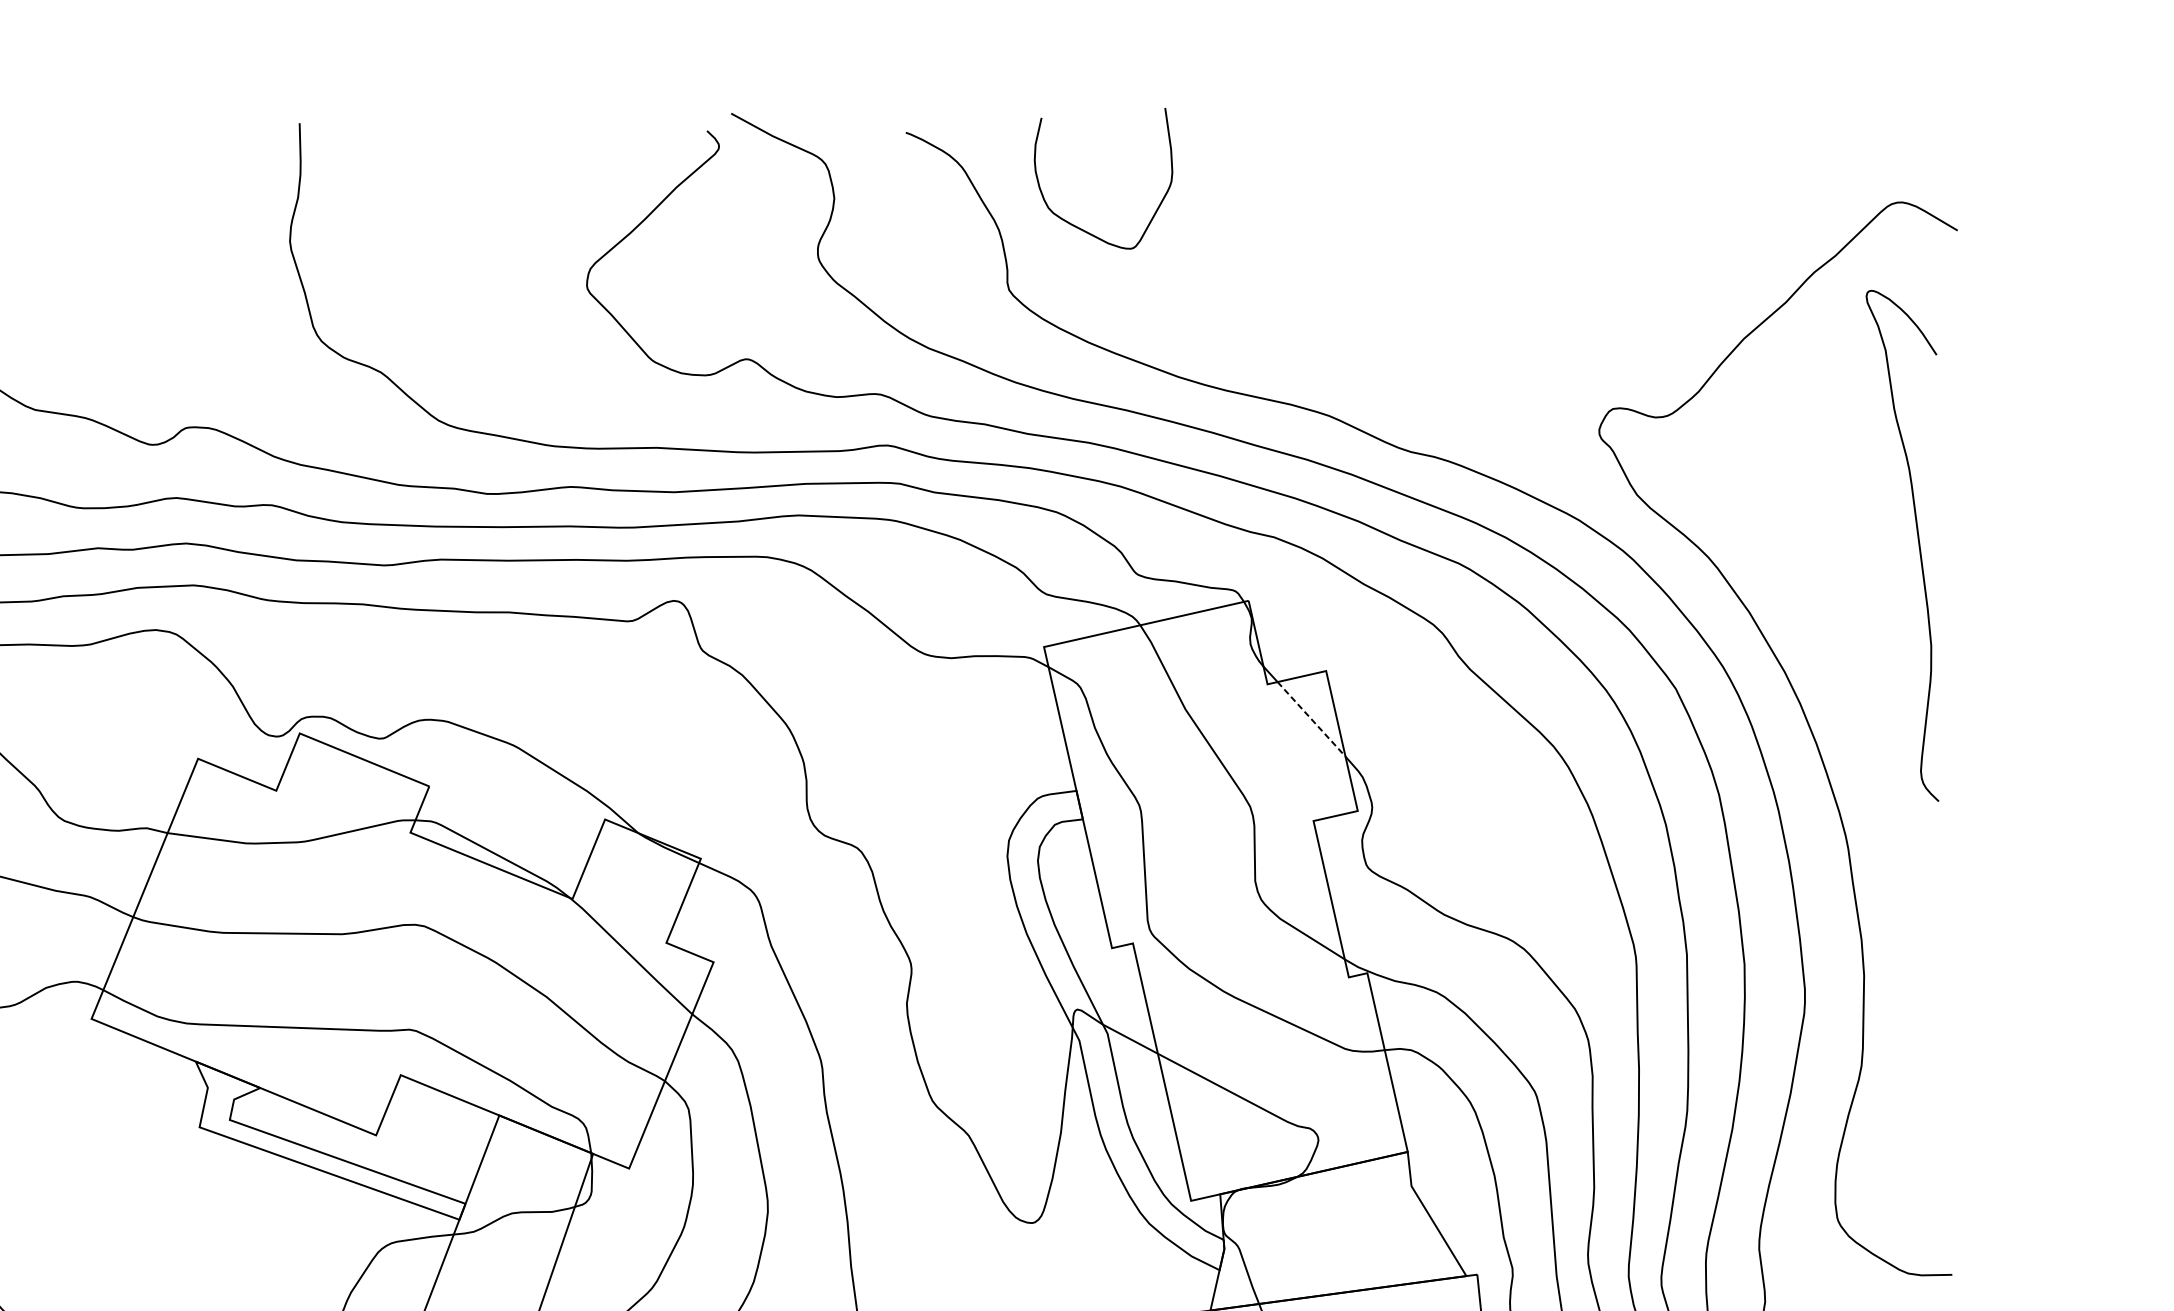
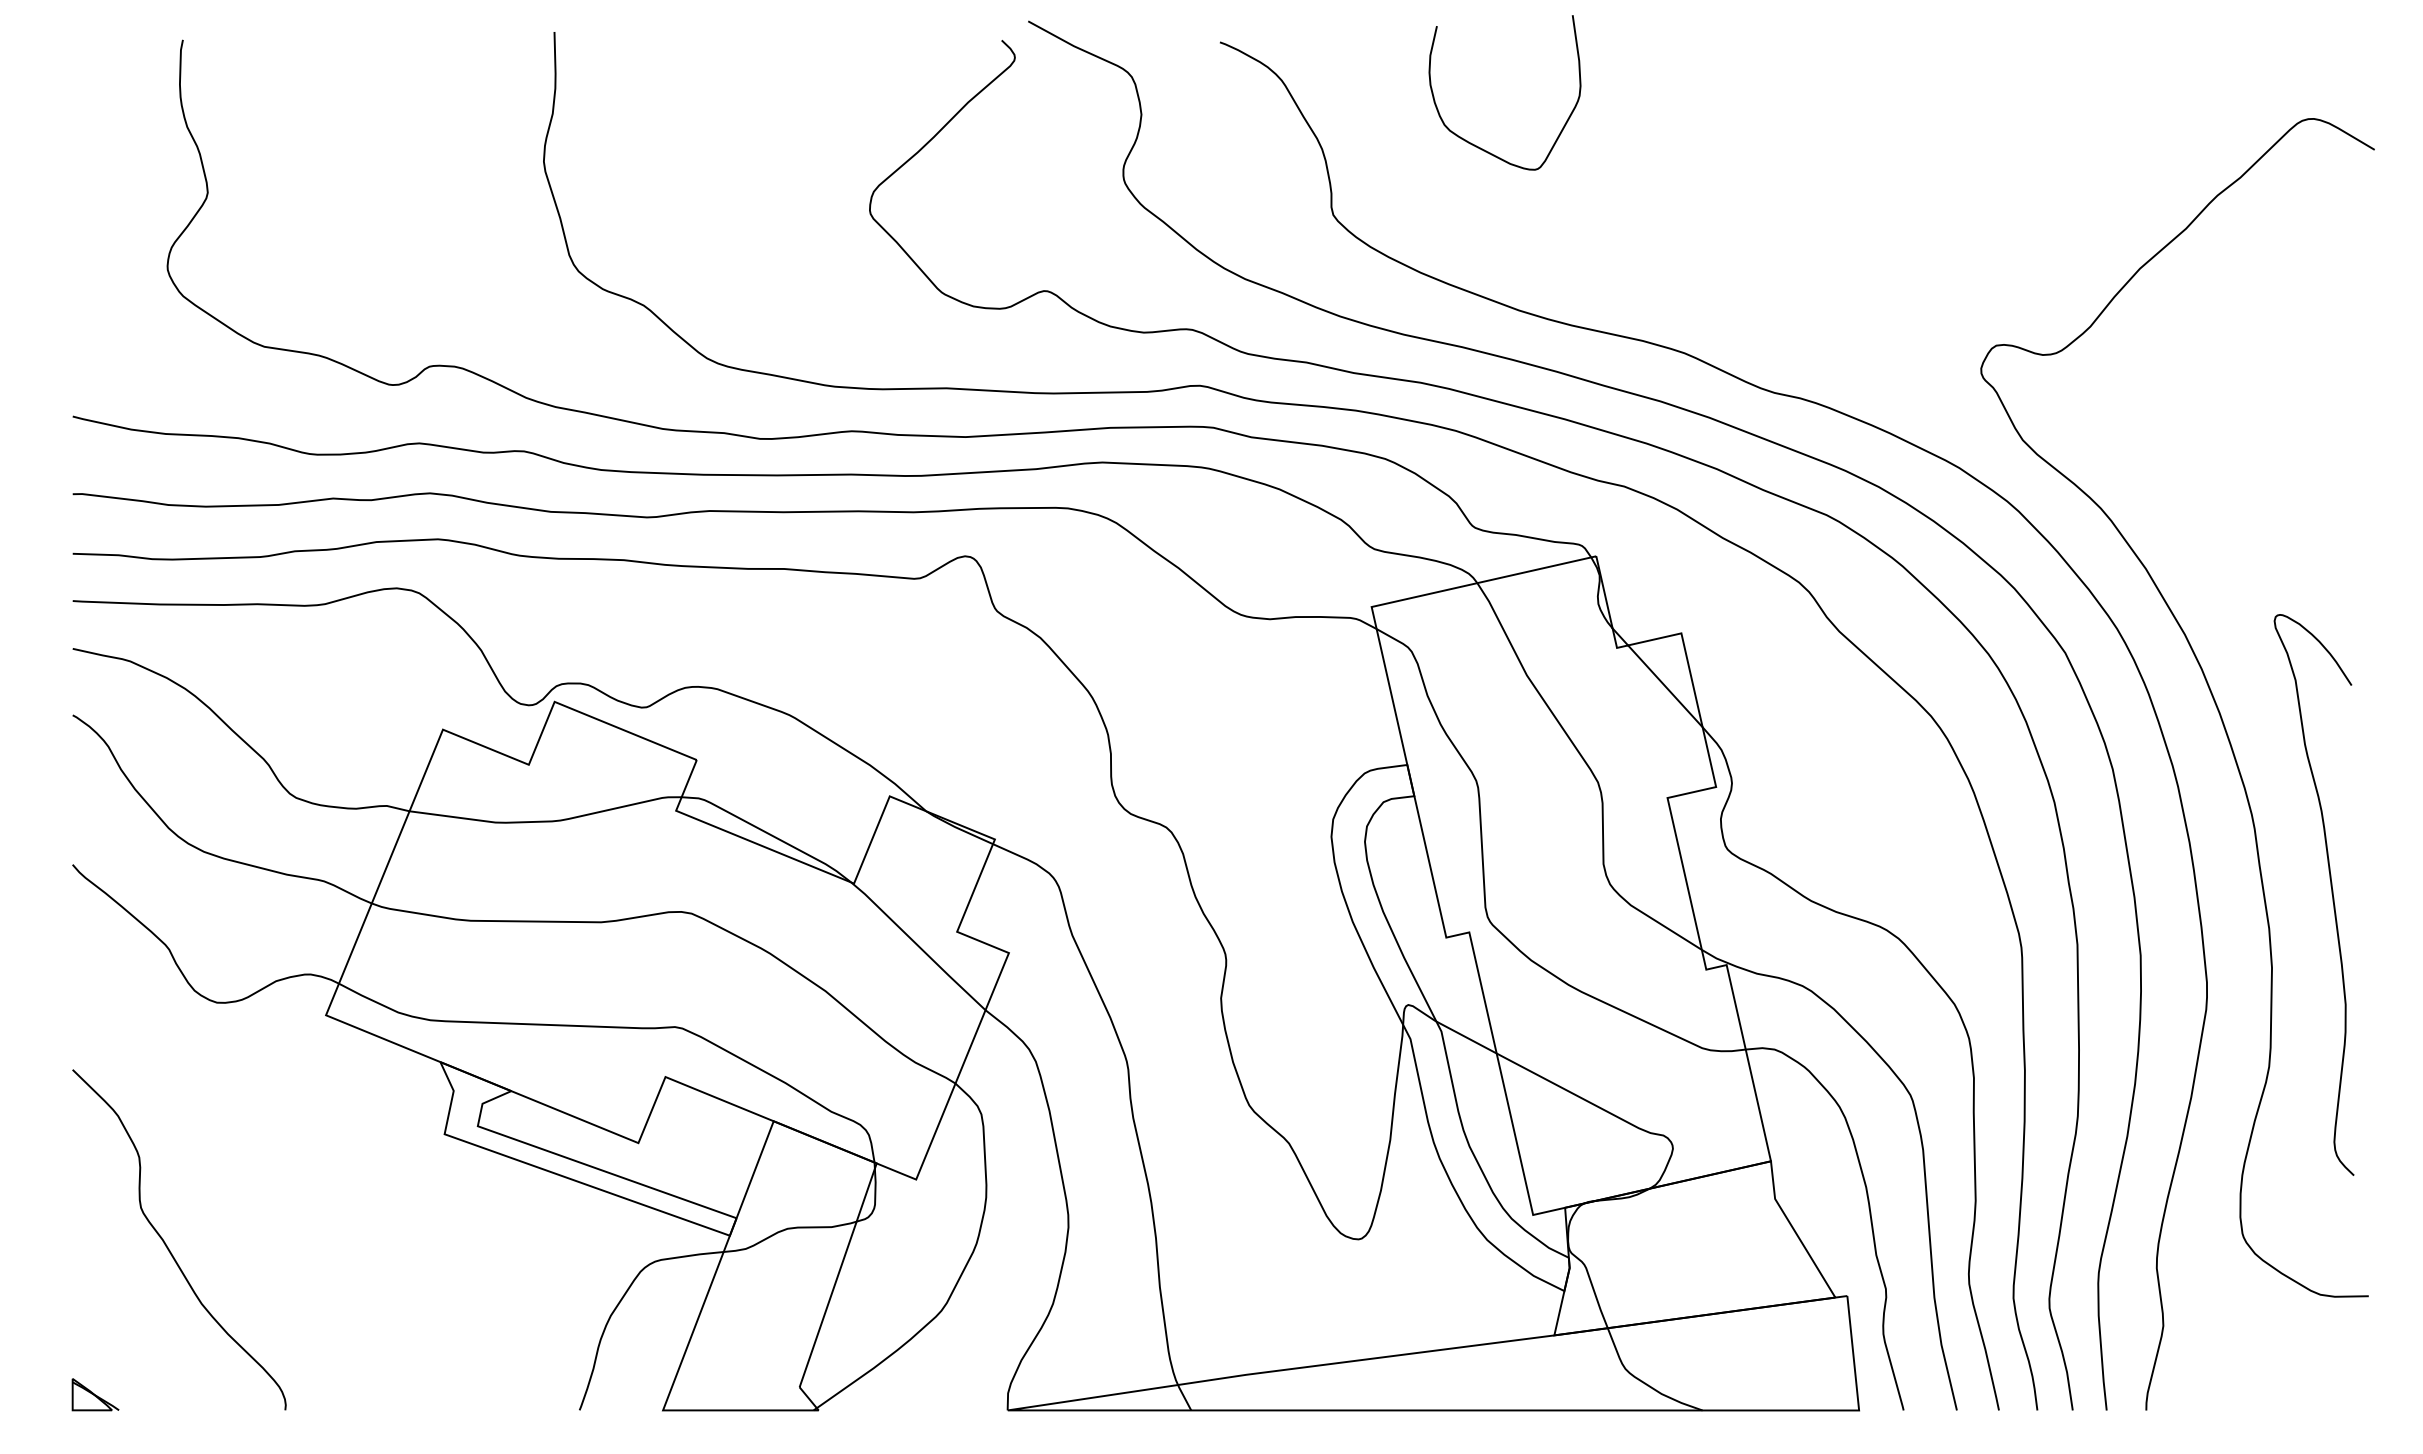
curve: (1079, 227) -> (1478, 146), moved
curve: (1918, 545) -> (2331, 894), moved
line: (1311, 719) -> (1665, 686), dashed -> solid

